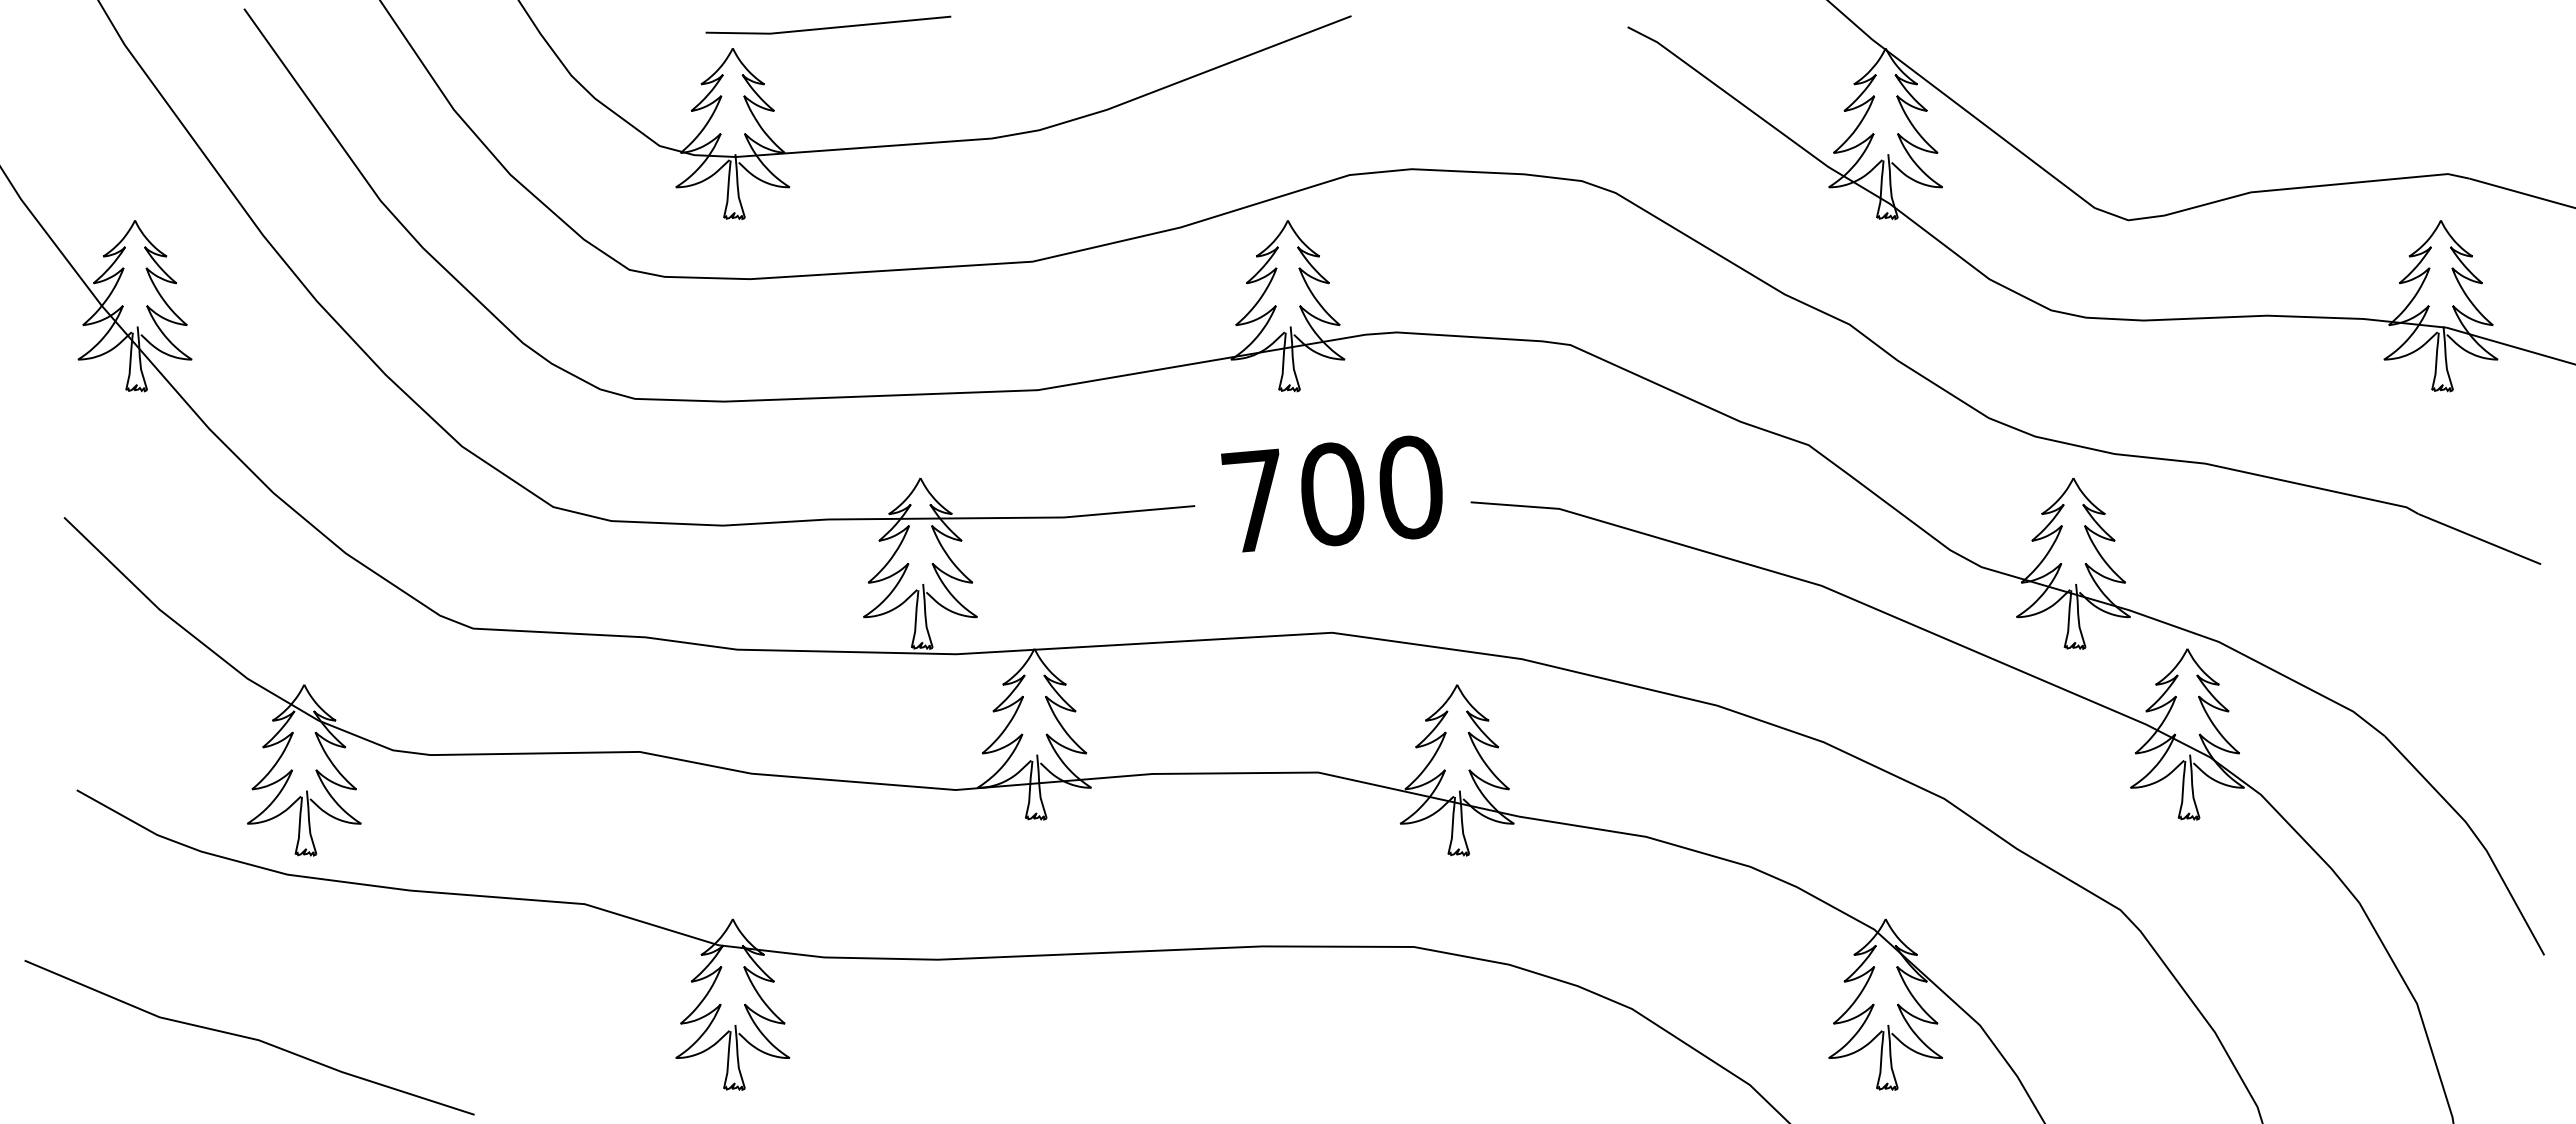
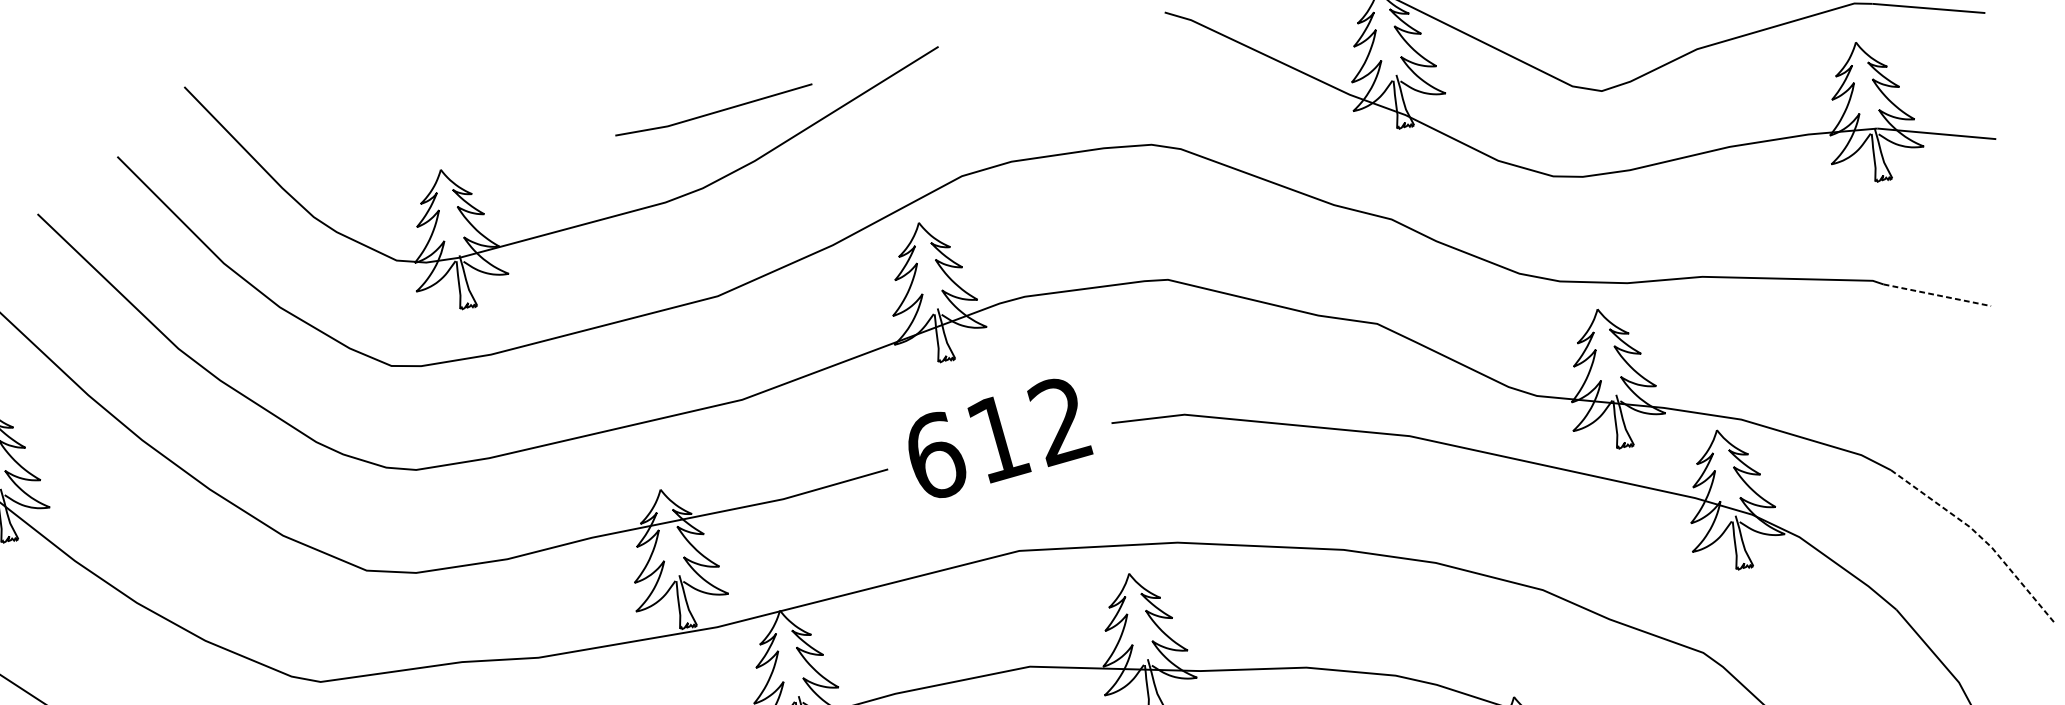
line: (828, 27) -> (714, 112), moved
text: (1331, 493) -> (997, 437), 700 -> 612
line: (2480, 539) -> (1937, 295), solid -> dashed
line: (2476, 837) -> (1981, 538), solid -> dashed

